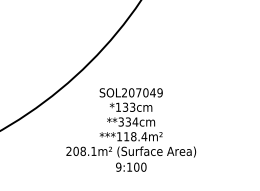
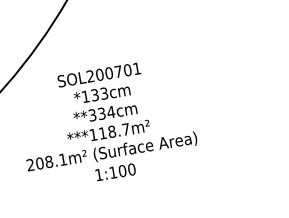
text: (149, 92) -> (123, 70), SOL207049 -> SOL200701
text: (144, 136) -> (126, 129), ***118.4m² -> ***118.7m²
text: (118, 166) -> (98, 174), 9:100 -> 1:100

